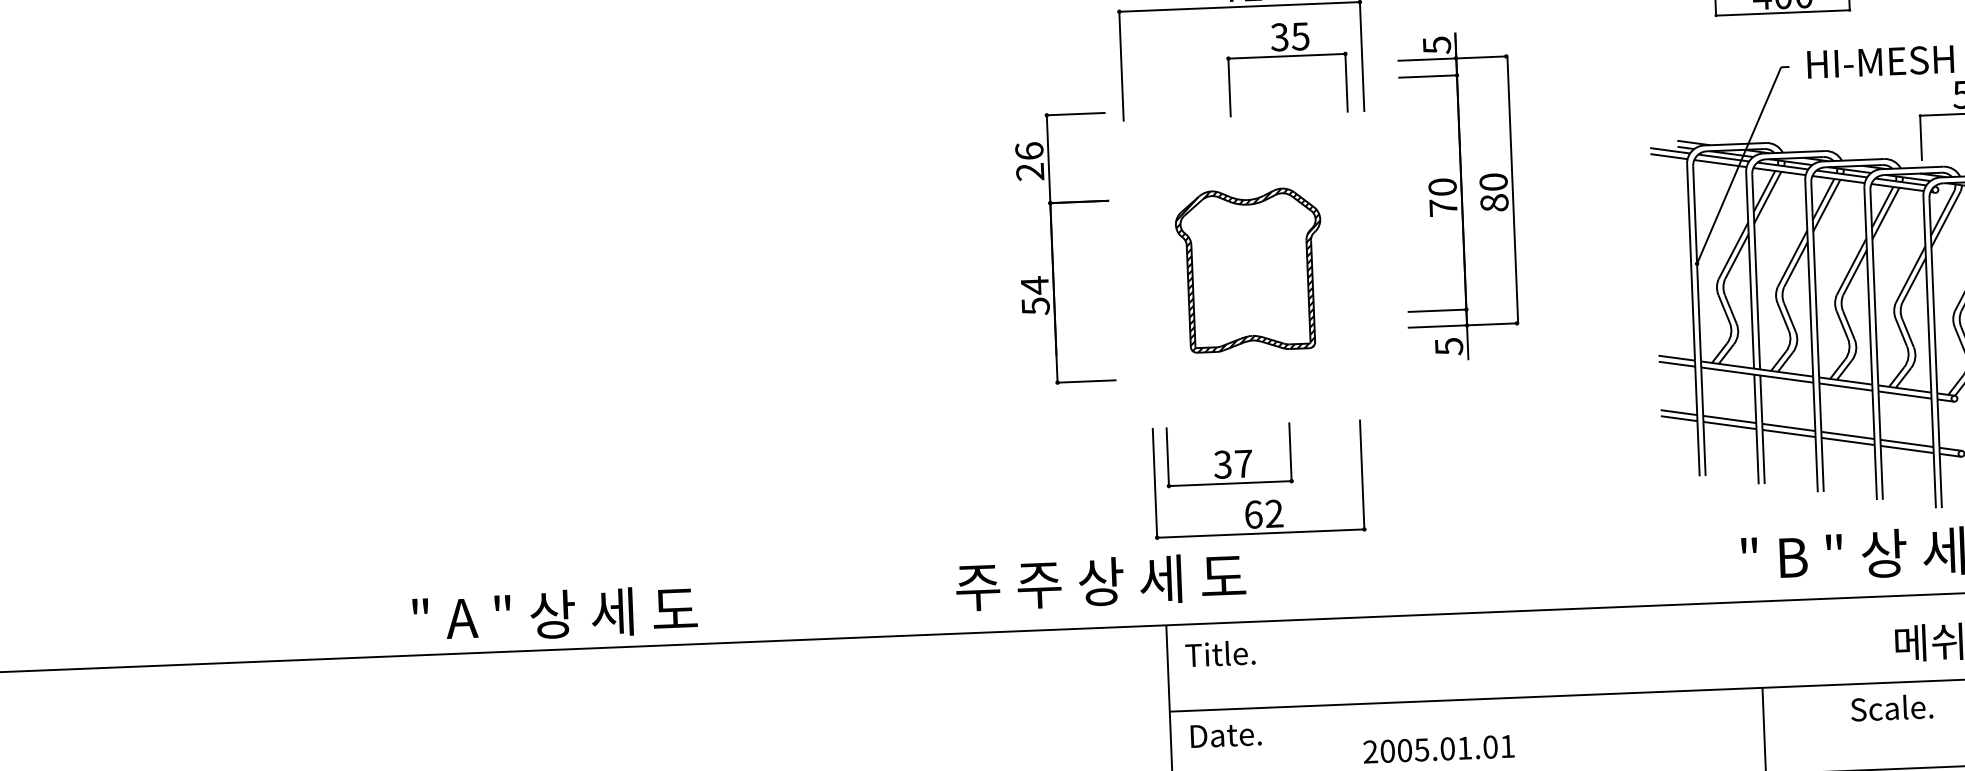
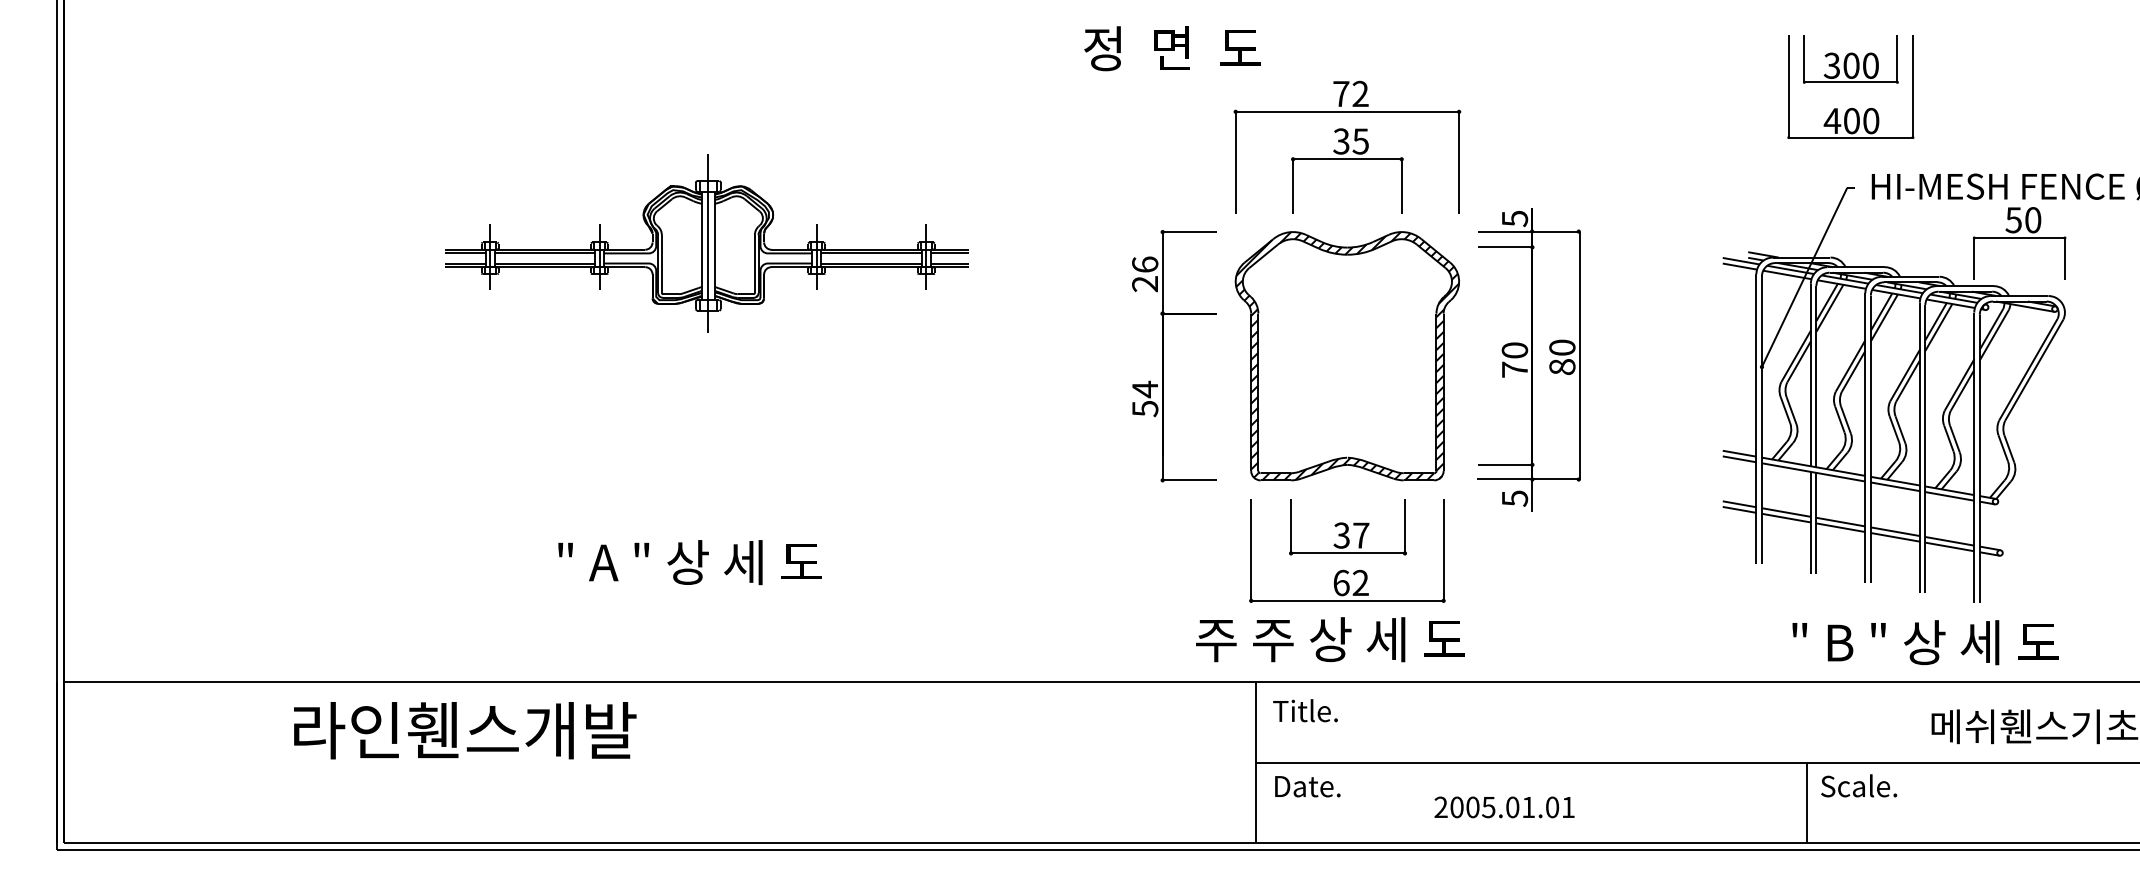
part: (1287, 56) -> (1347, 159), moved
part: (555, 176) -> (706, 243), added
part: (1457, 196) -> (1528, 359), moved
part: (1053, 249) -> (1163, 356), moved
part: (1249, 270) -> (1346, 356), size x1.67
part: (1228, 455) -> (1347, 527), moved
text: (1100, 581) -> (1330, 639), moved
text: (554, 614) -> (689, 562), moved
text: (1892, 707) -> (1859, 785), moved
part: (316, 711) -> (465, 730), added

